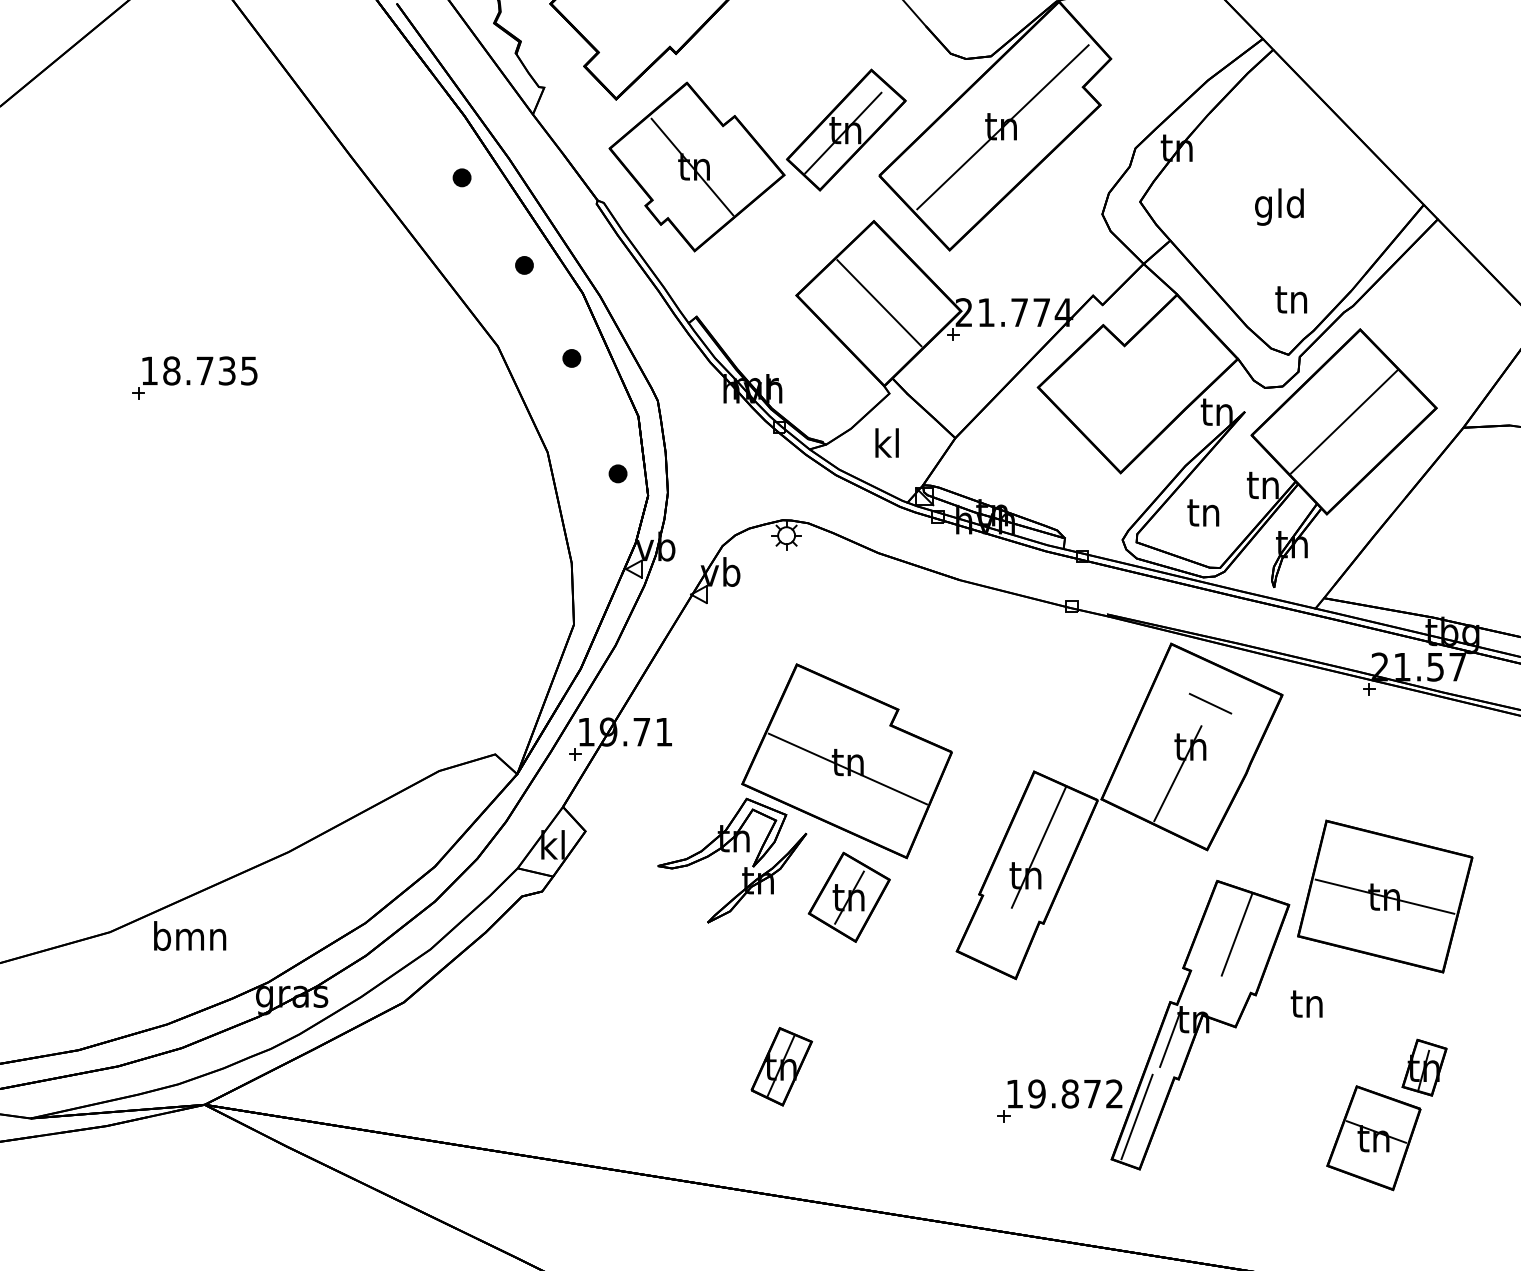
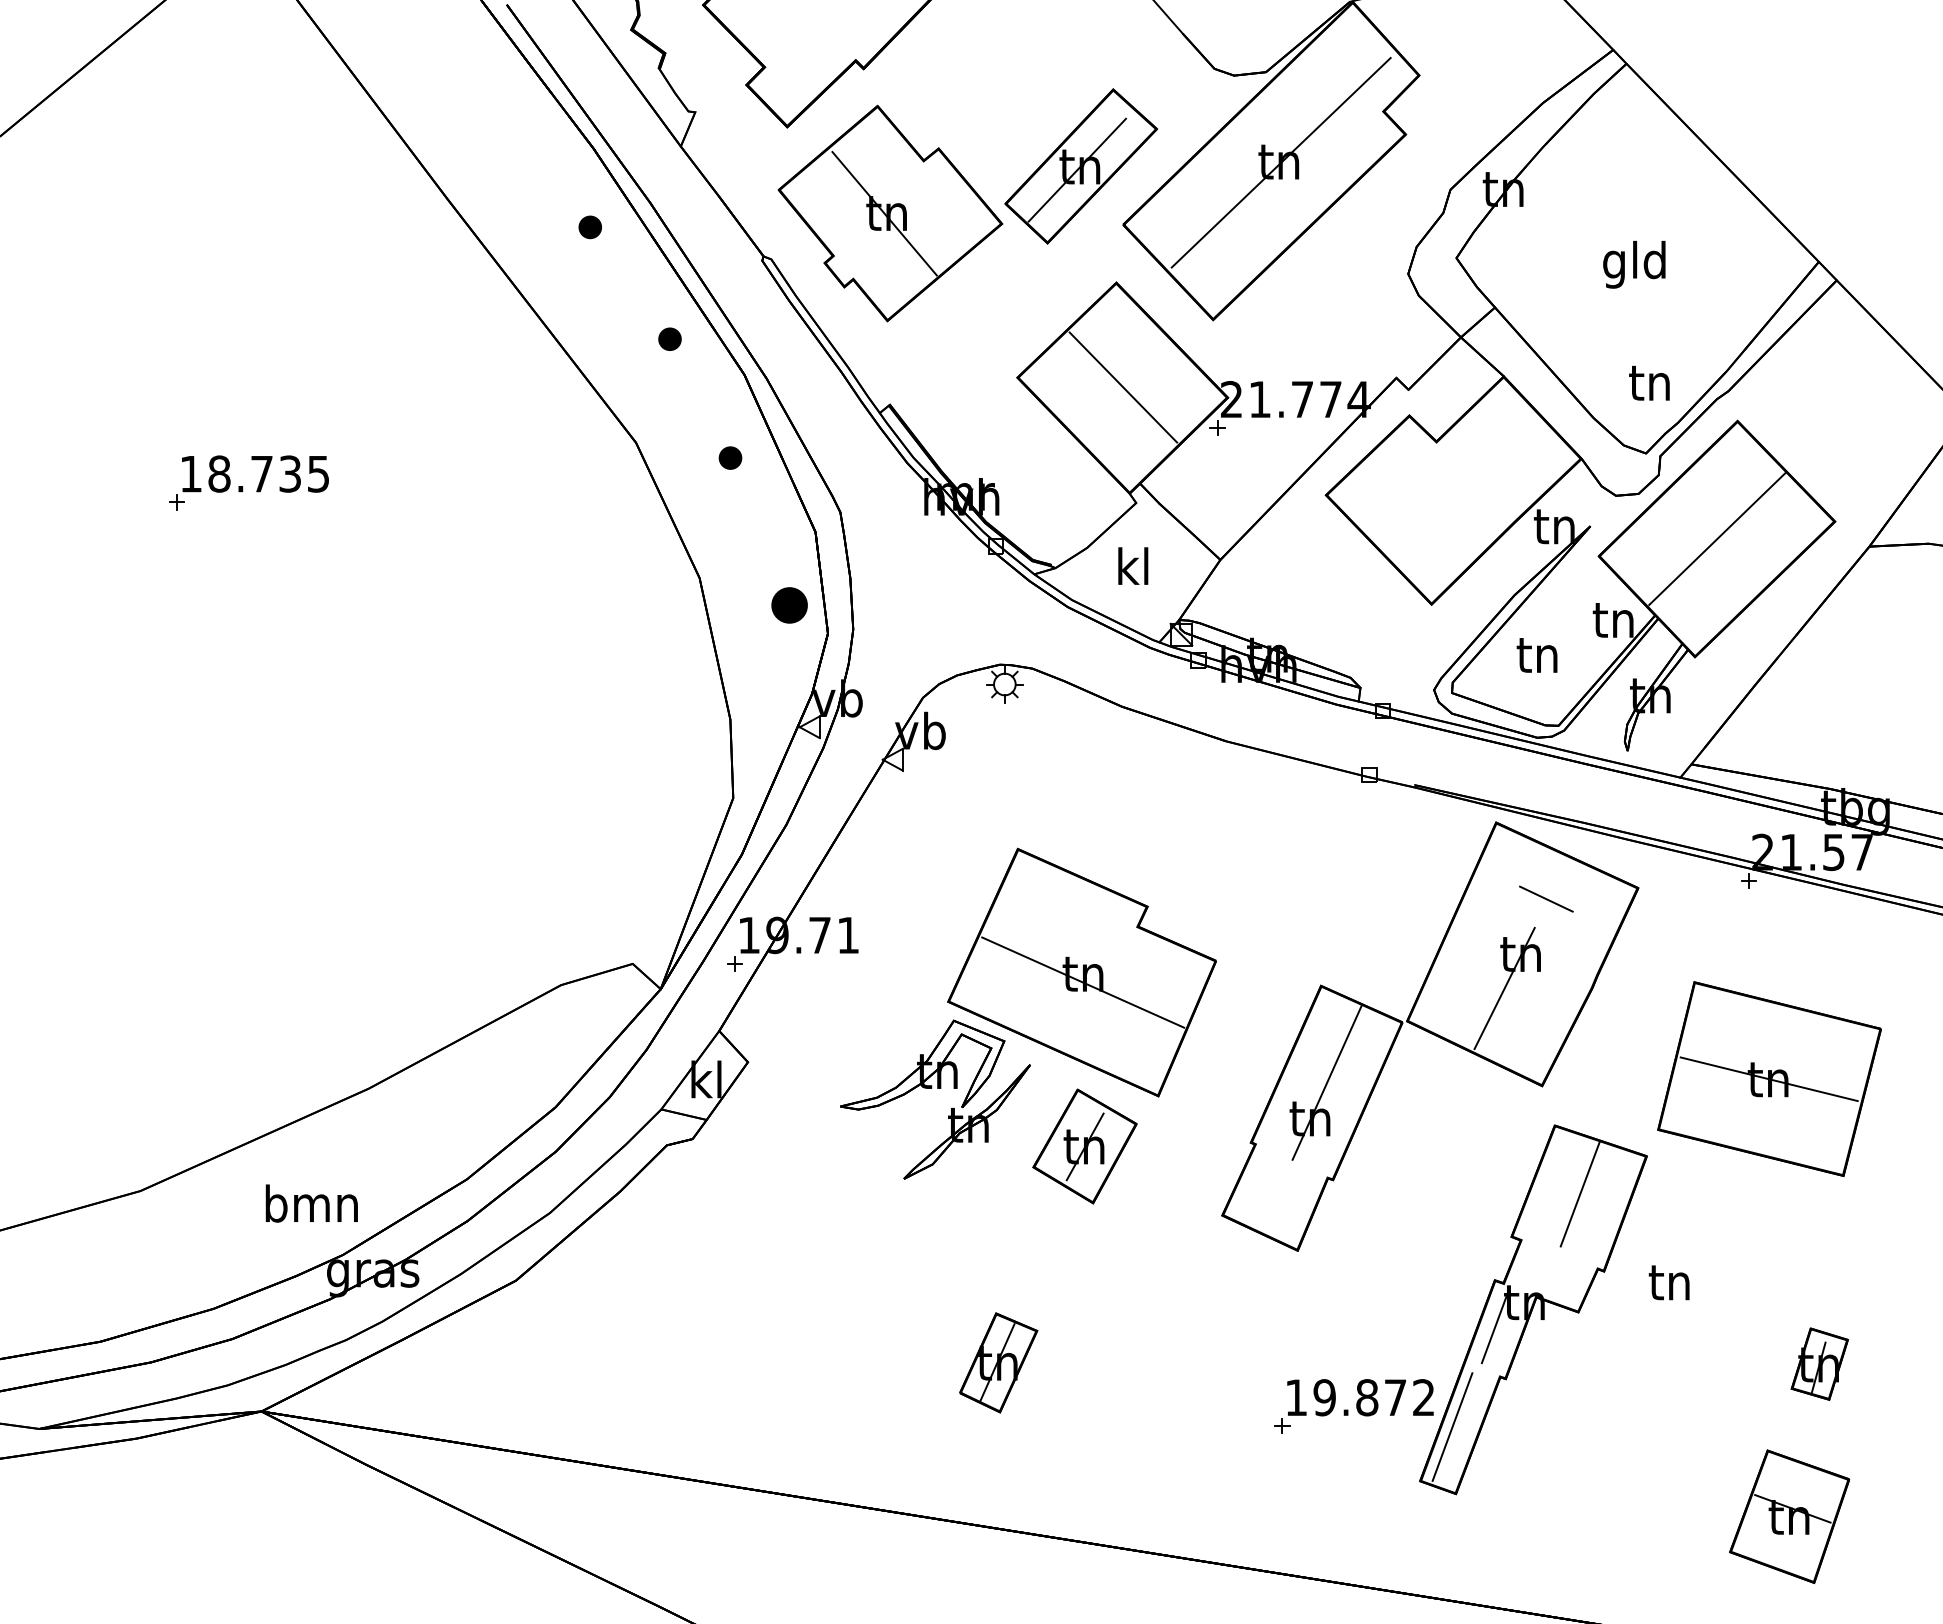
part: (617, 473) -> (788, 605), size x1.6
part: (1385, 896) -> (1769, 1078), moved
text: (190, 935) -> (312, 1202), moved
part: (1373, 1138) -> (1789, 1517), moved

